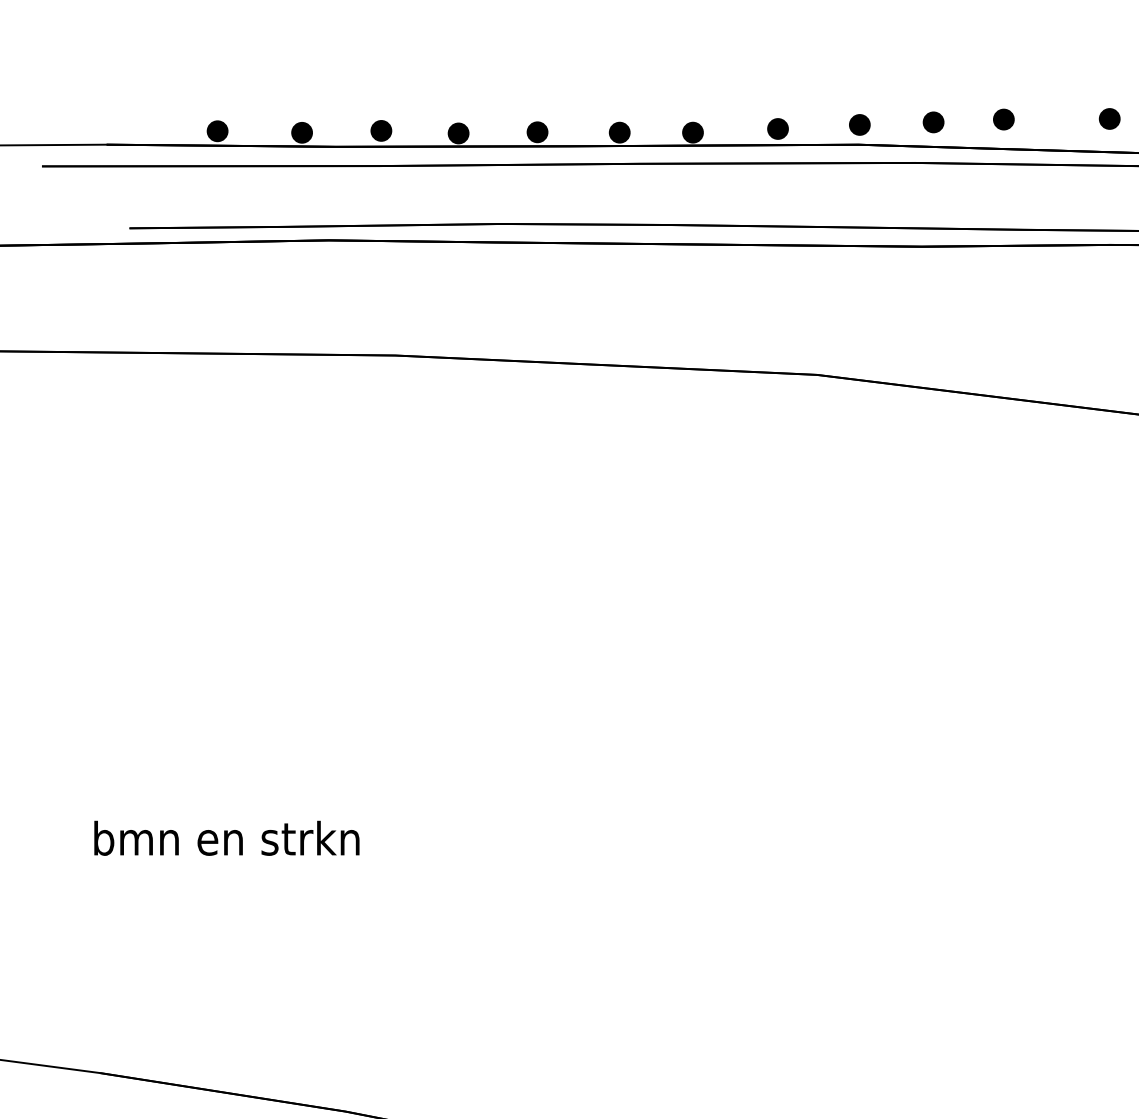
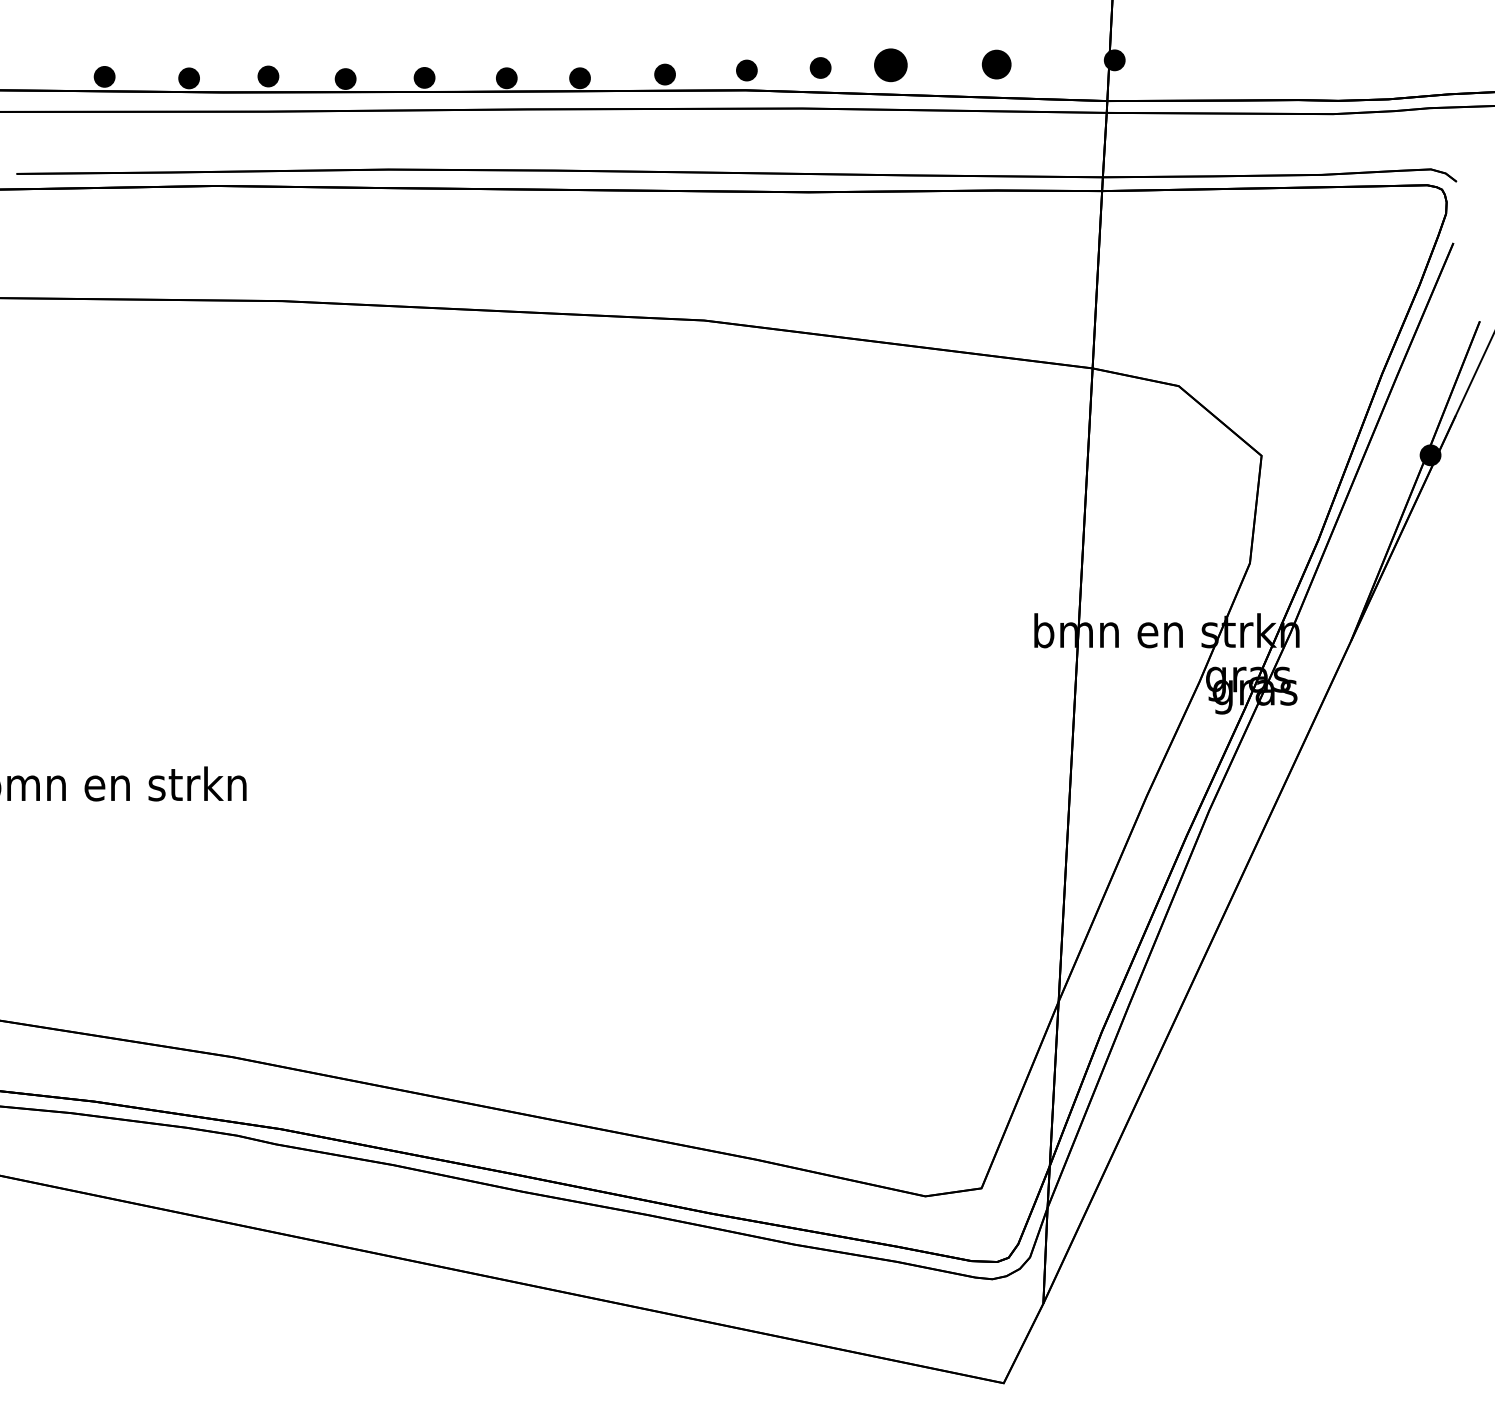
part: (1003, 118) -> (890, 64), size x1.6
part: (1109, 118) -> (996, 64), size x1.4

